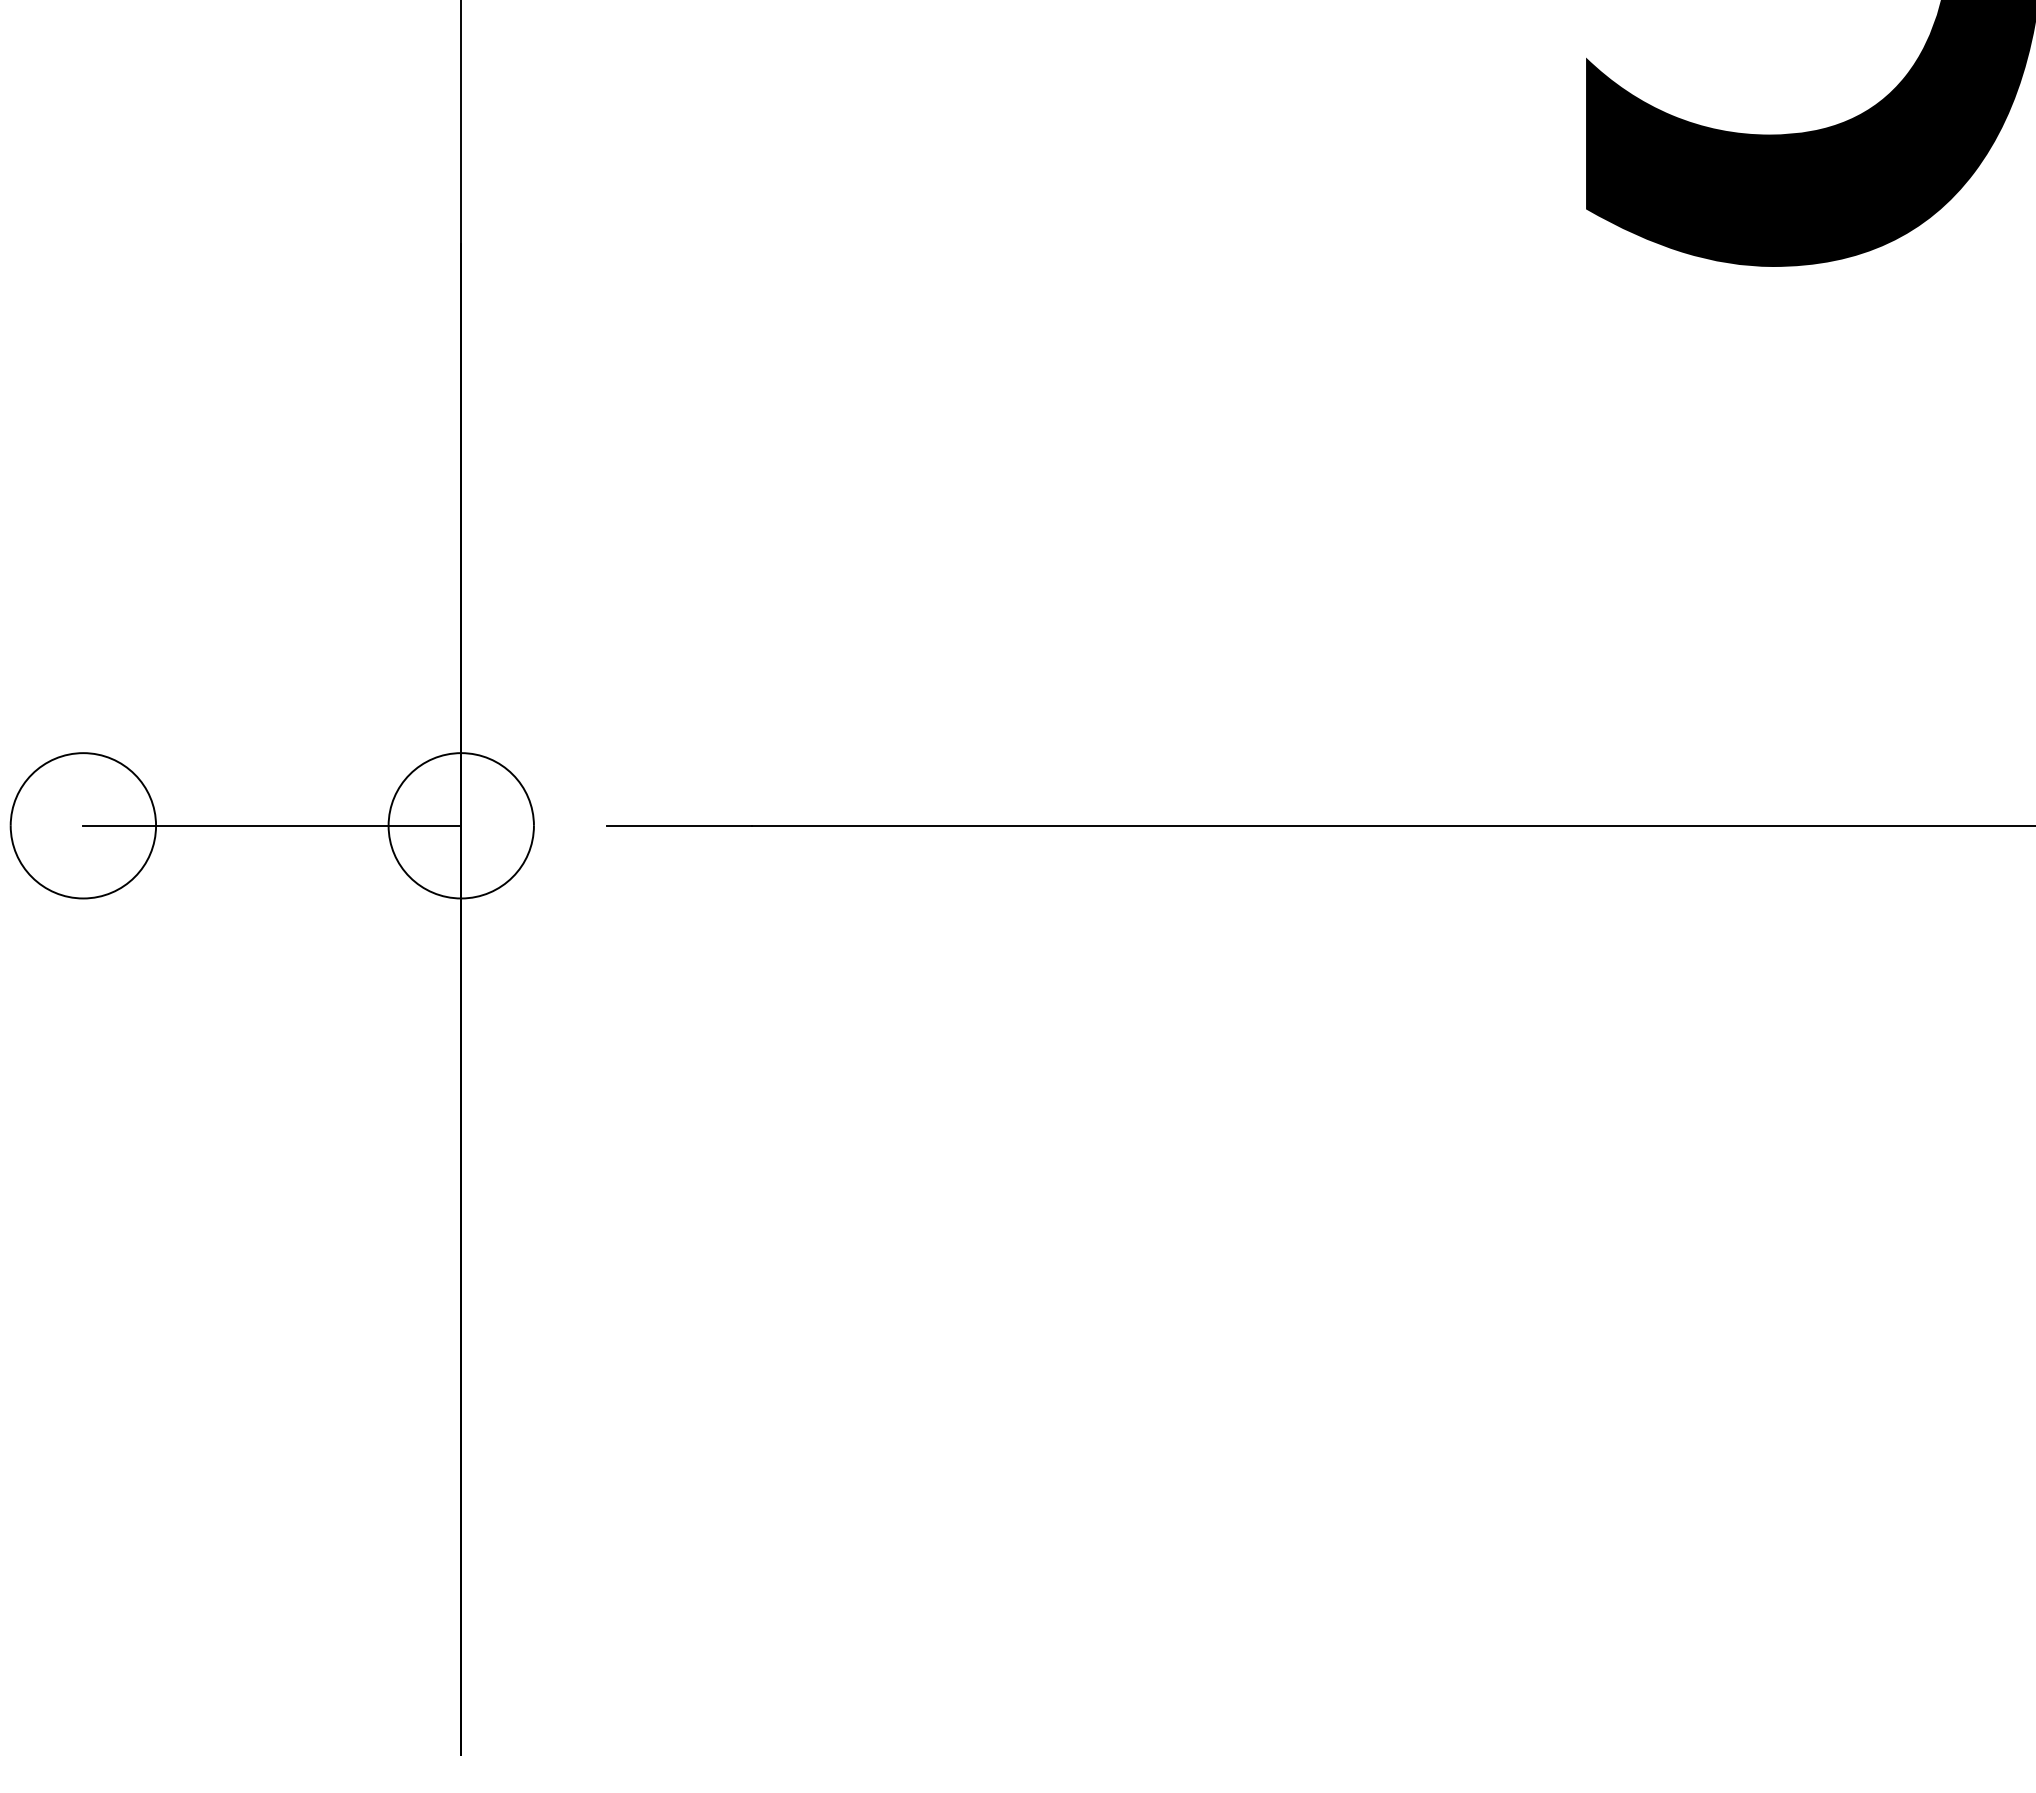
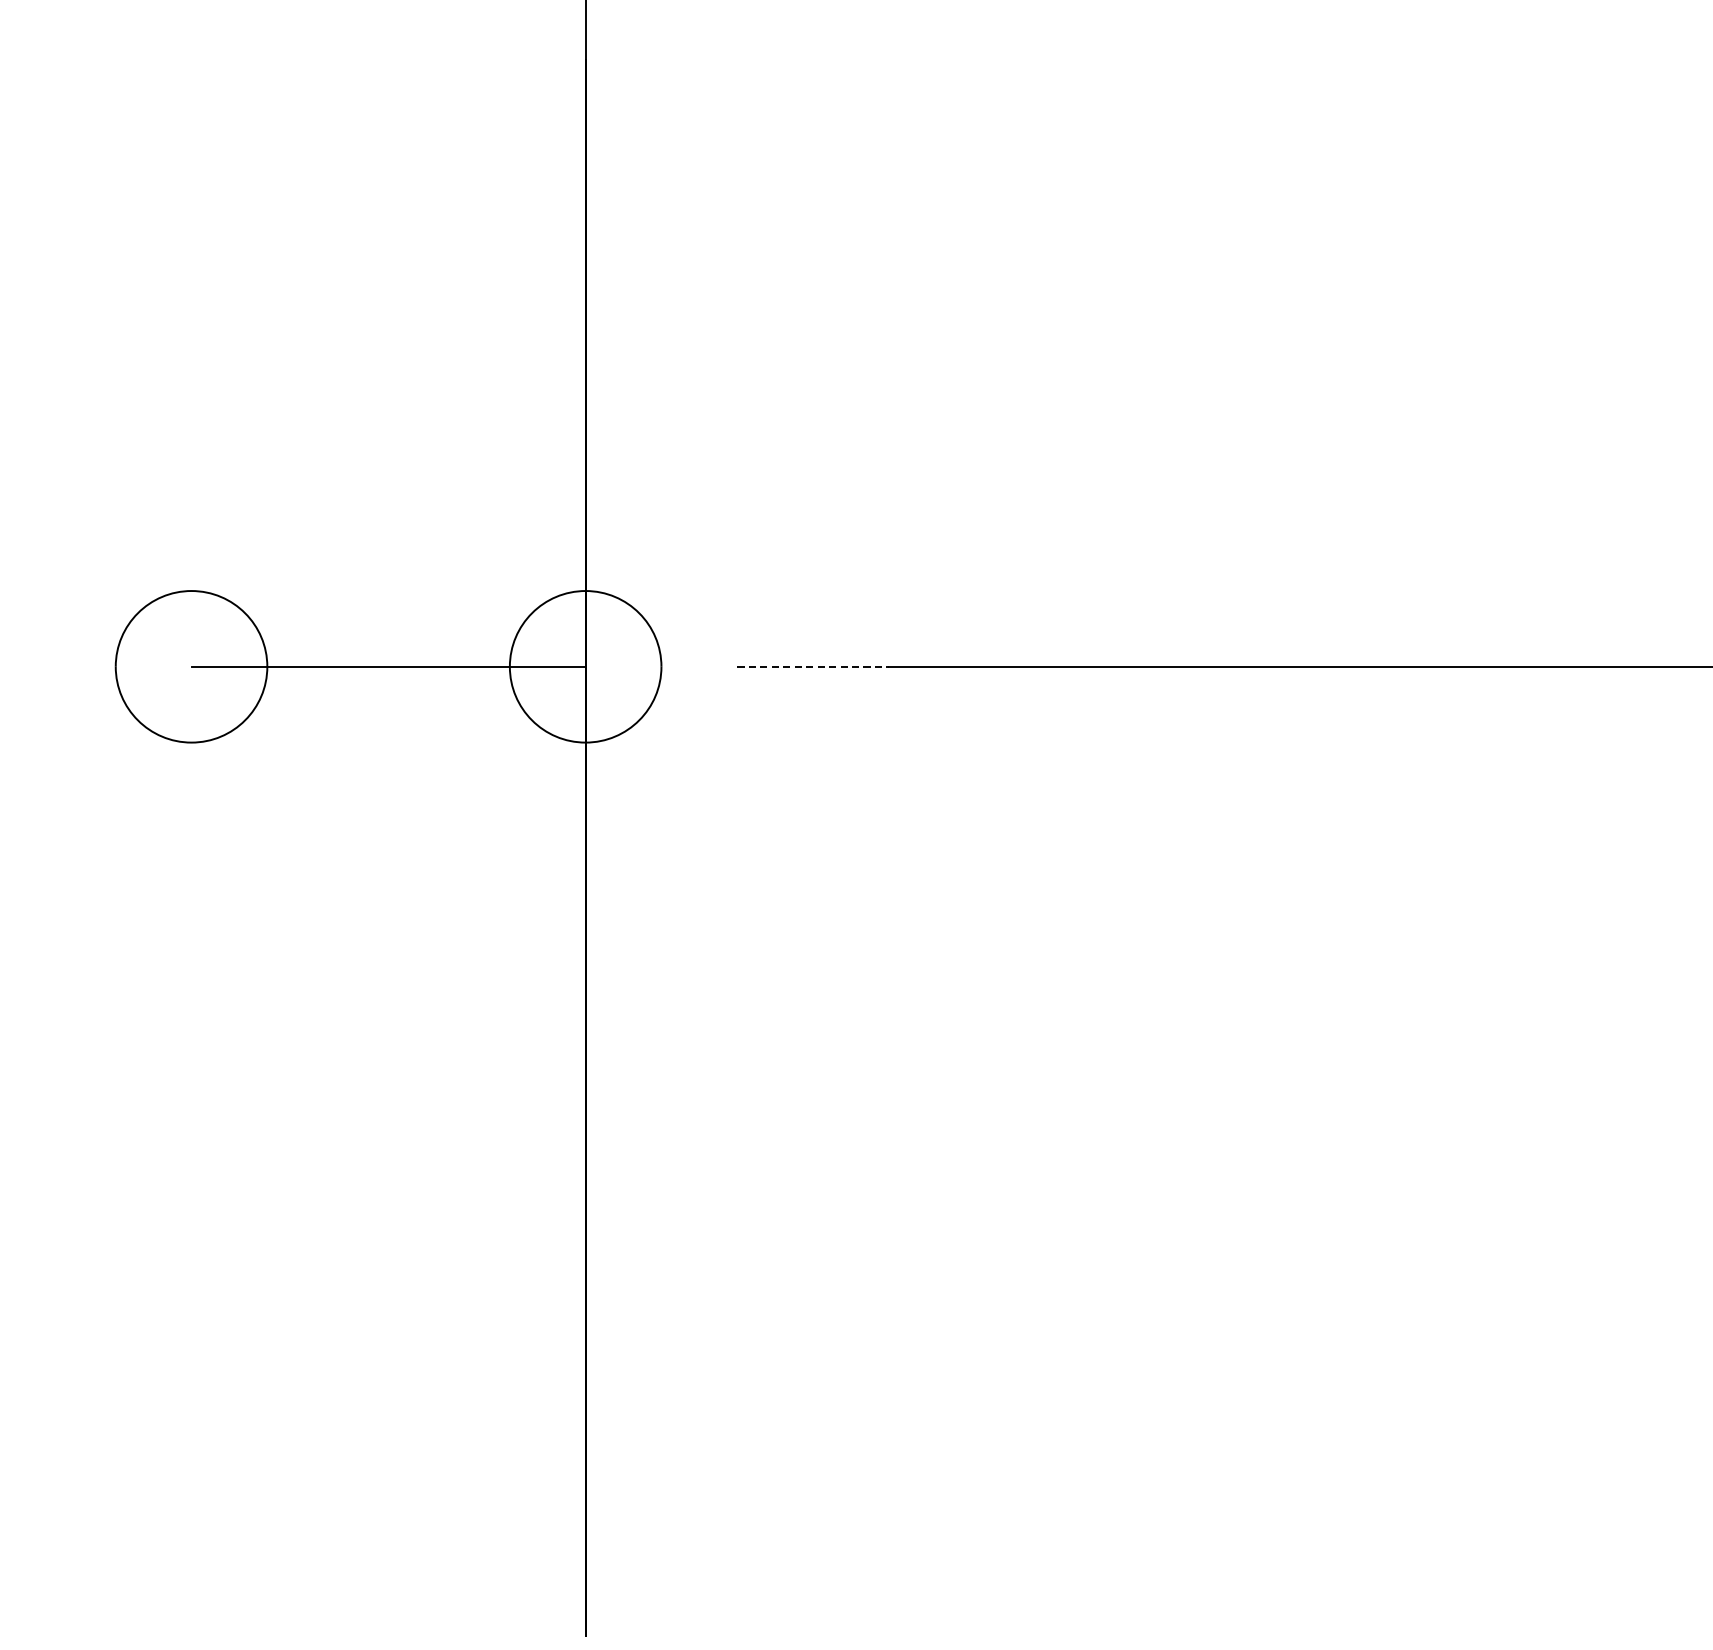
line: (679, 825) -> (813, 666), solid -> dashed

